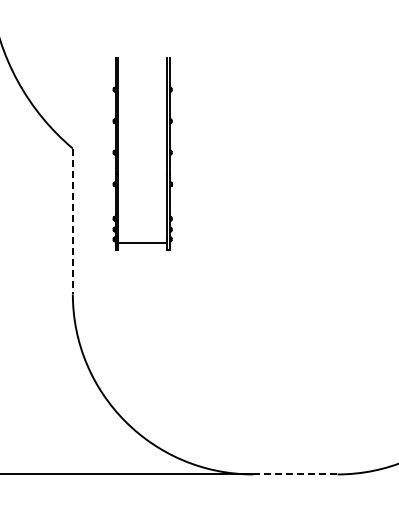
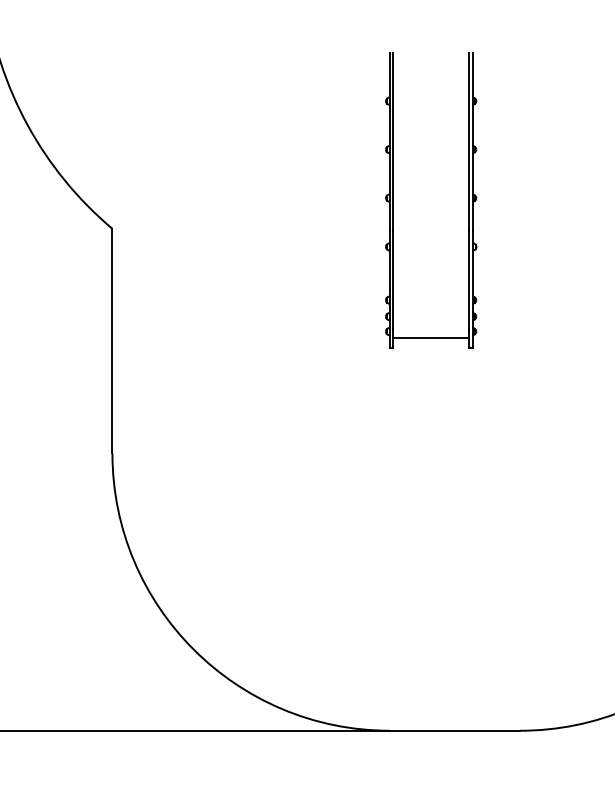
part: (118, 153) -> (393, 199), moved
line: (72, 221) -> (111, 341), dashed -> solid
line: (295, 474) -> (455, 730), dashed -> solid

